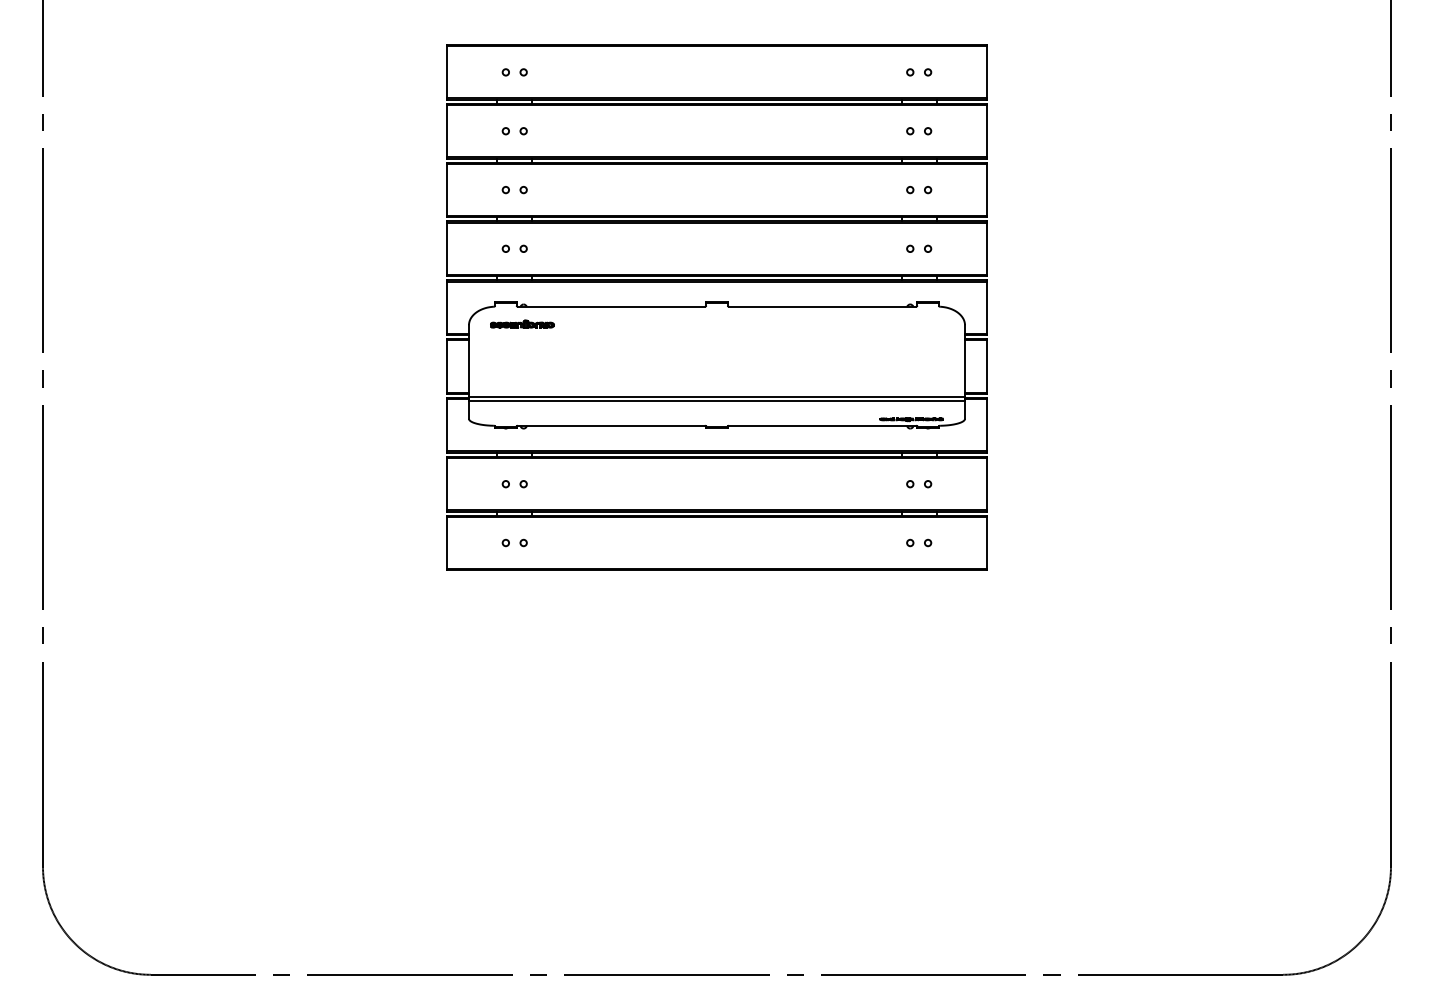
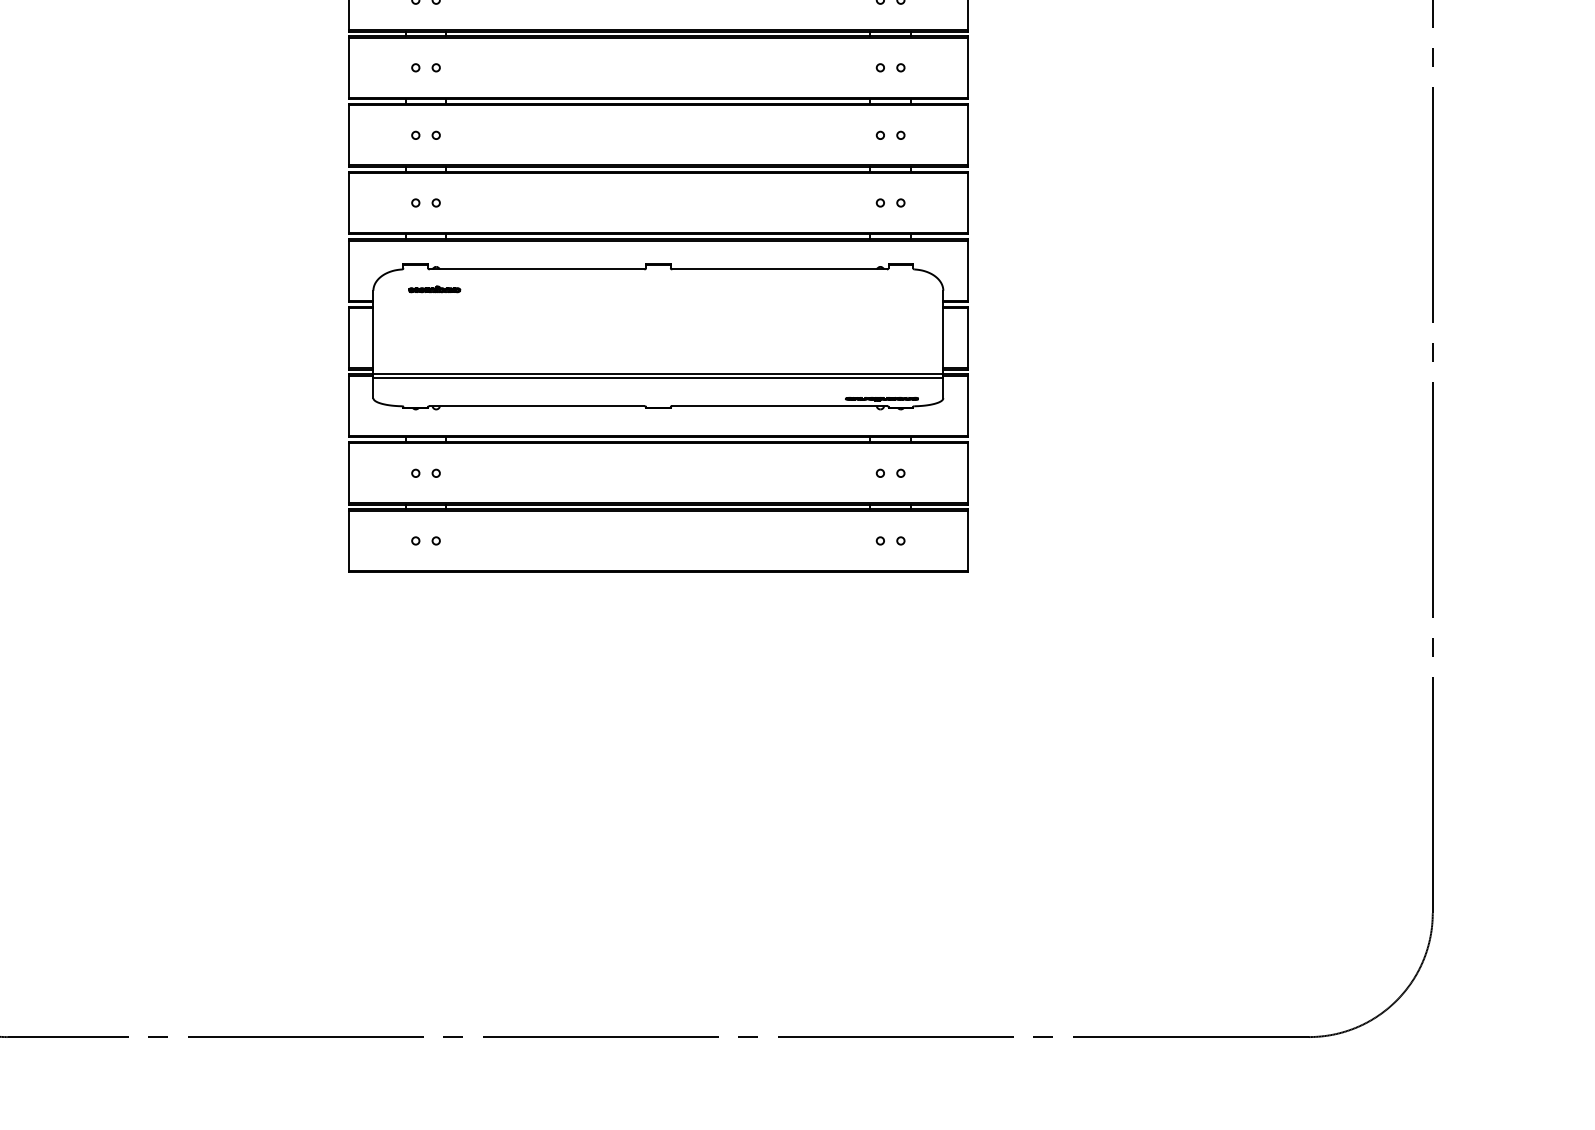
part: (522, 323) -> (434, 288), size x0.7

